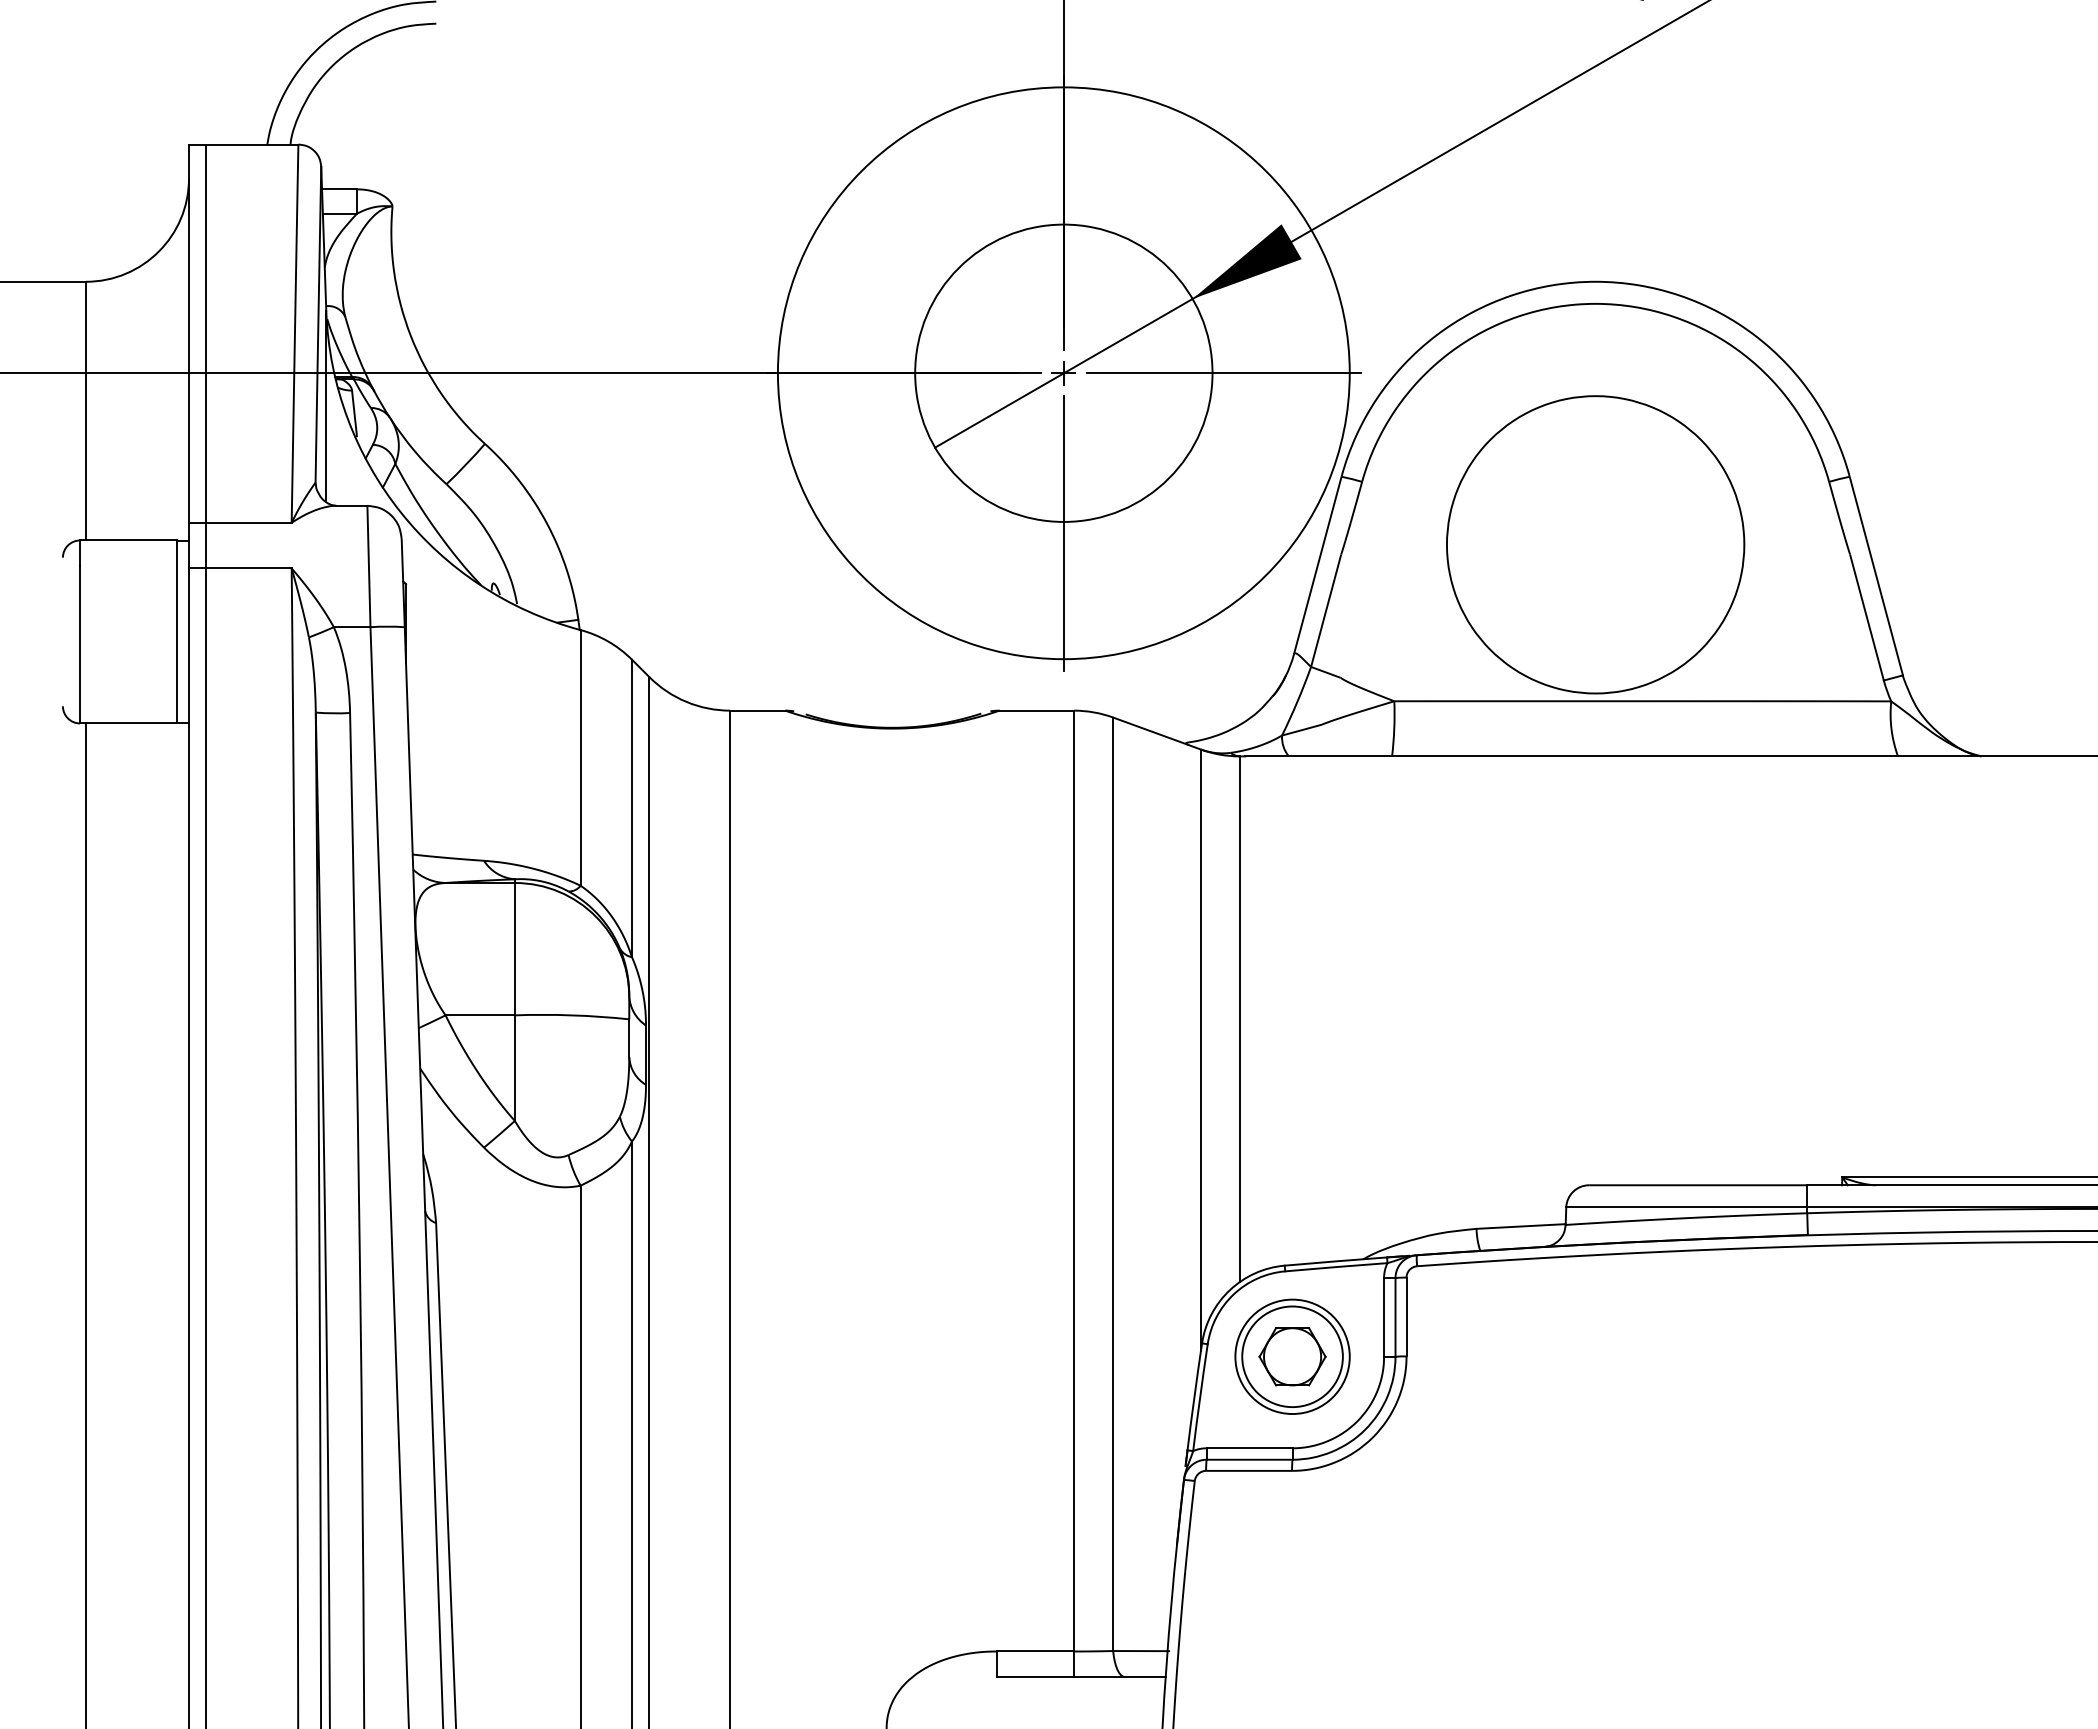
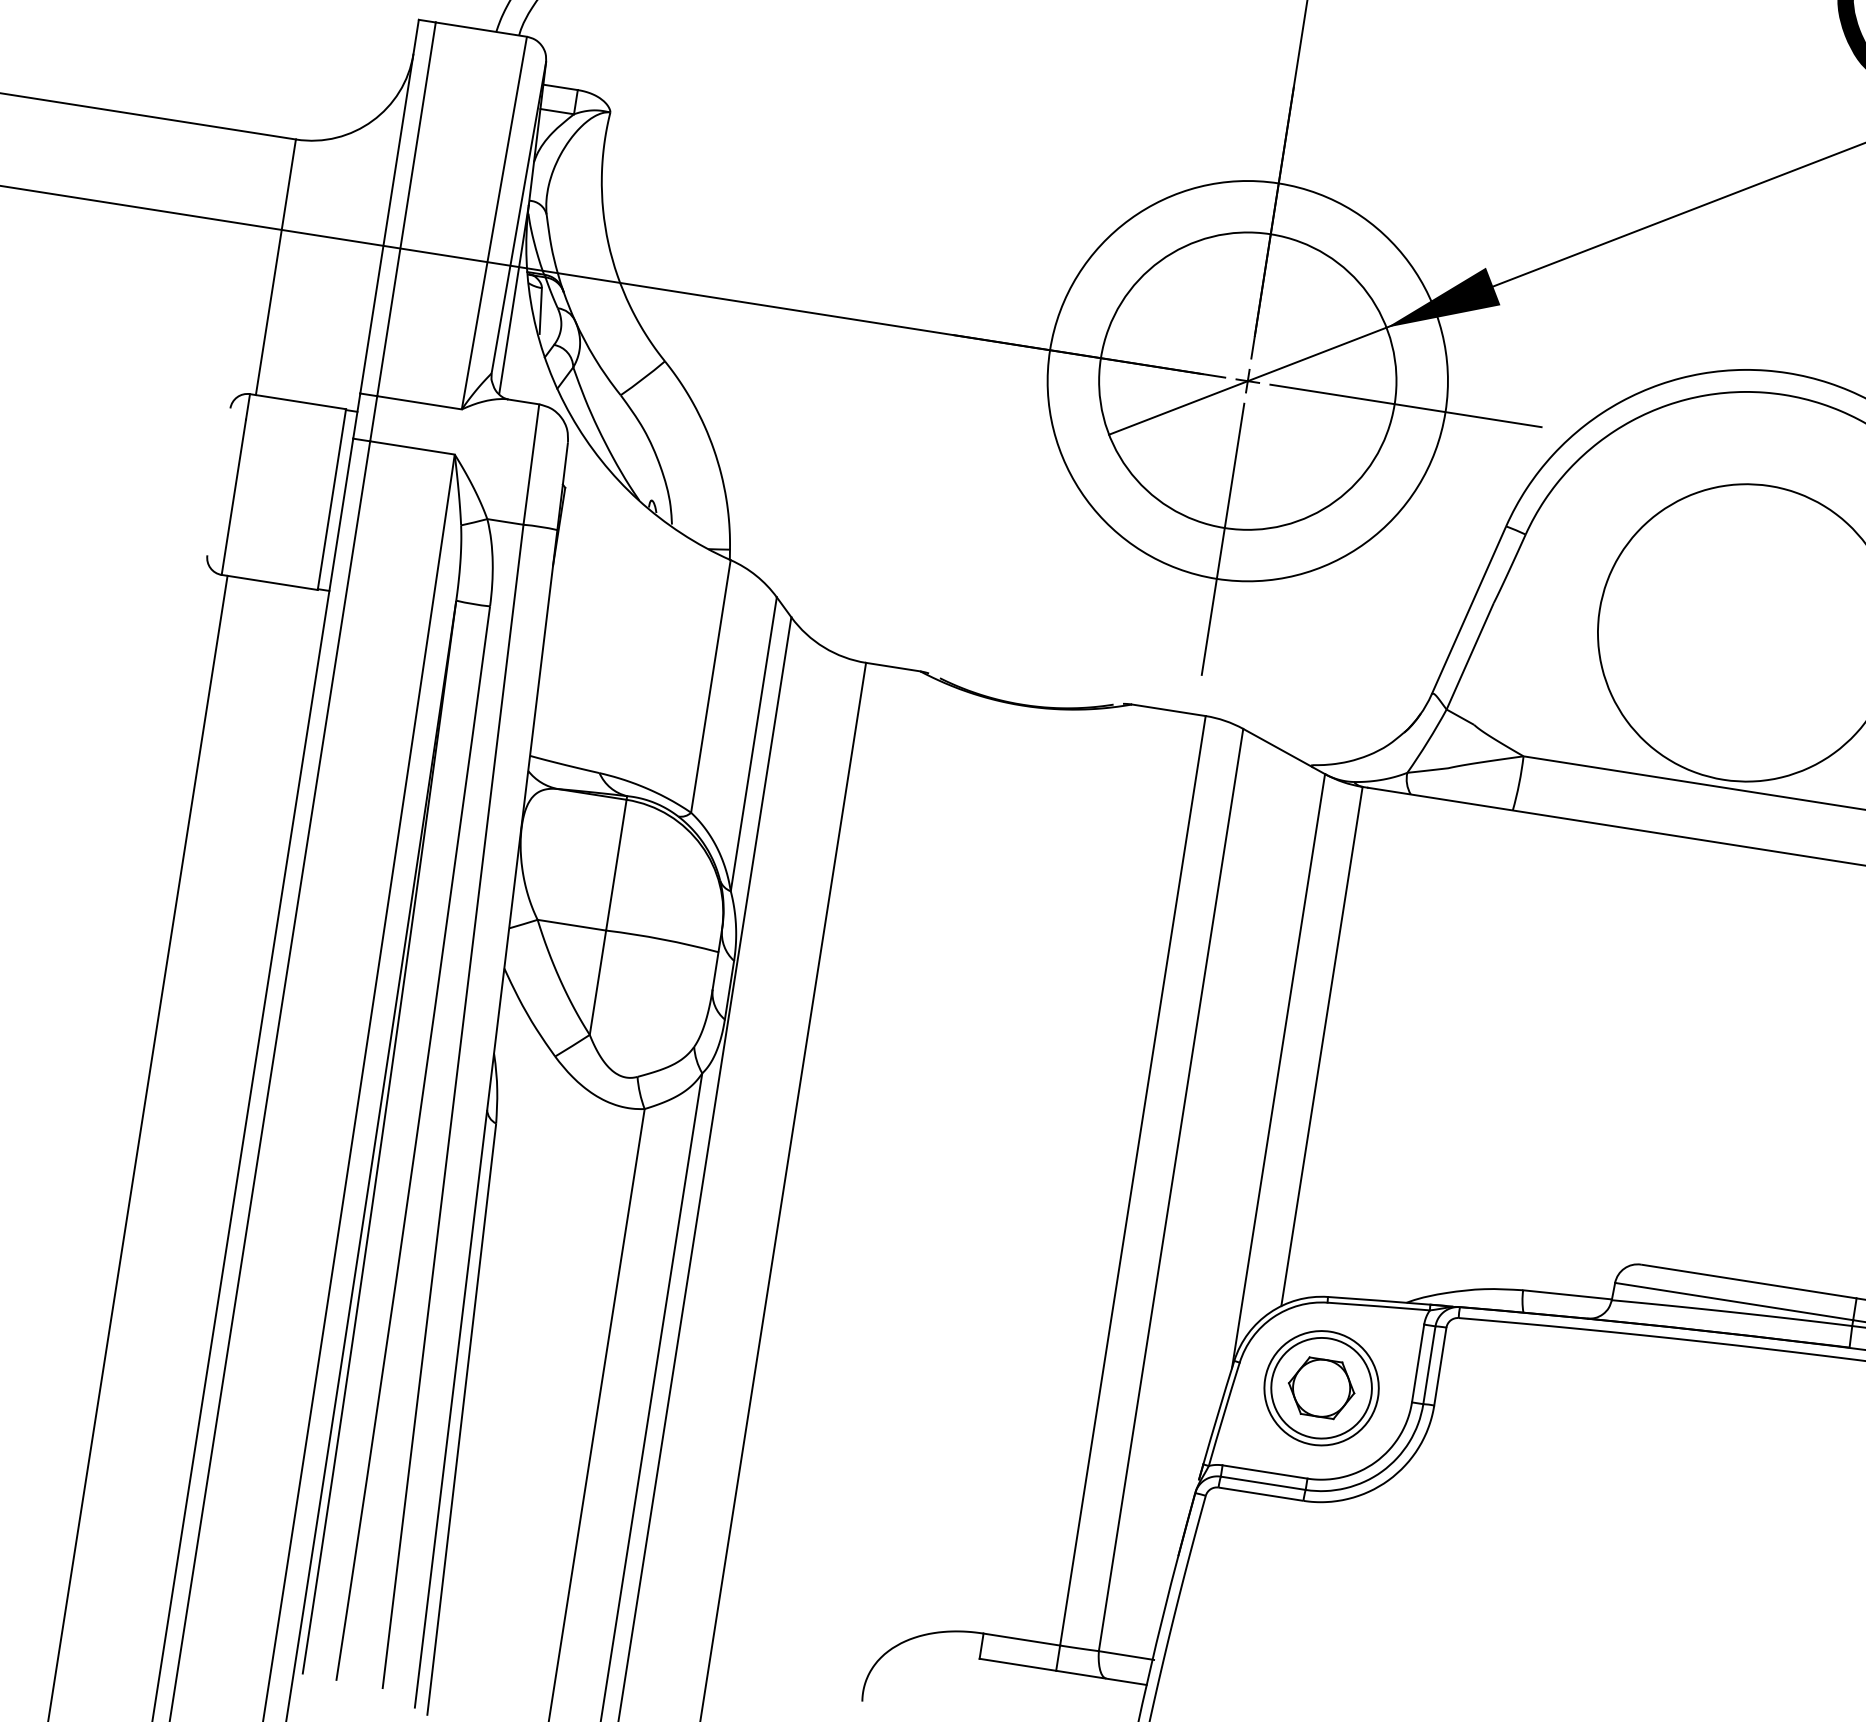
circle: (1063, 373) -> (1247, 381), size x0.7

